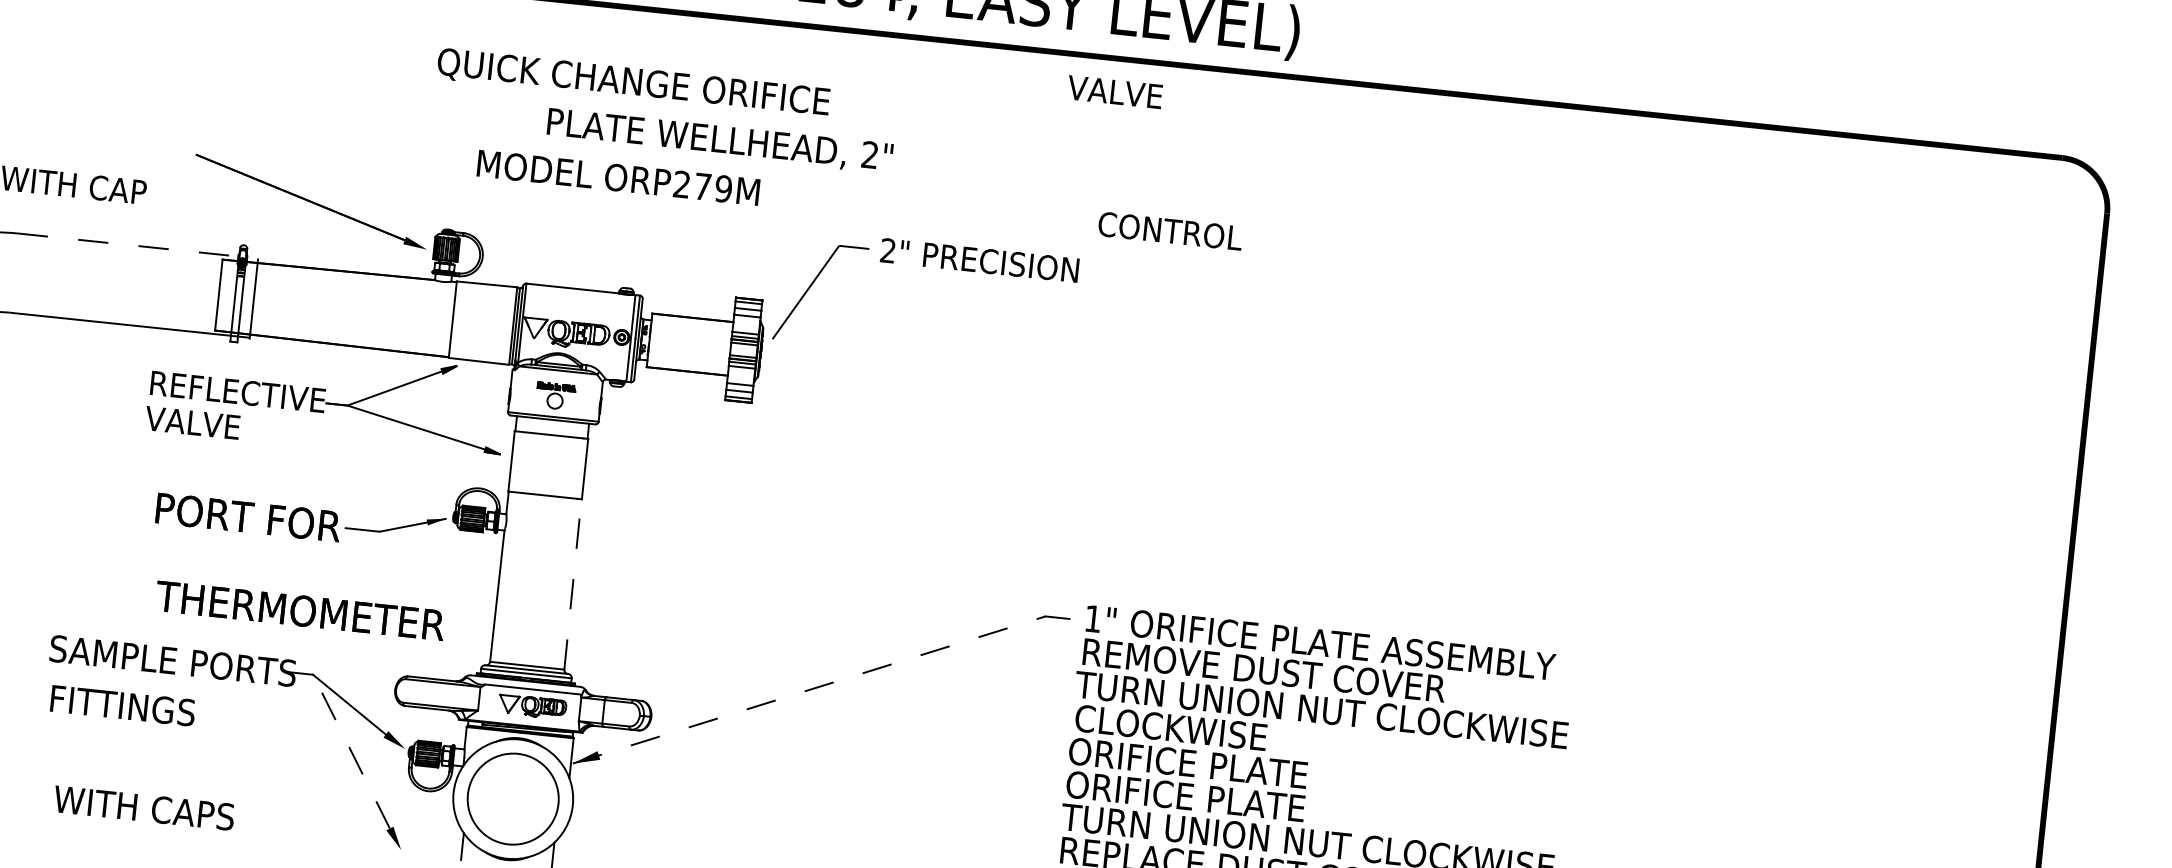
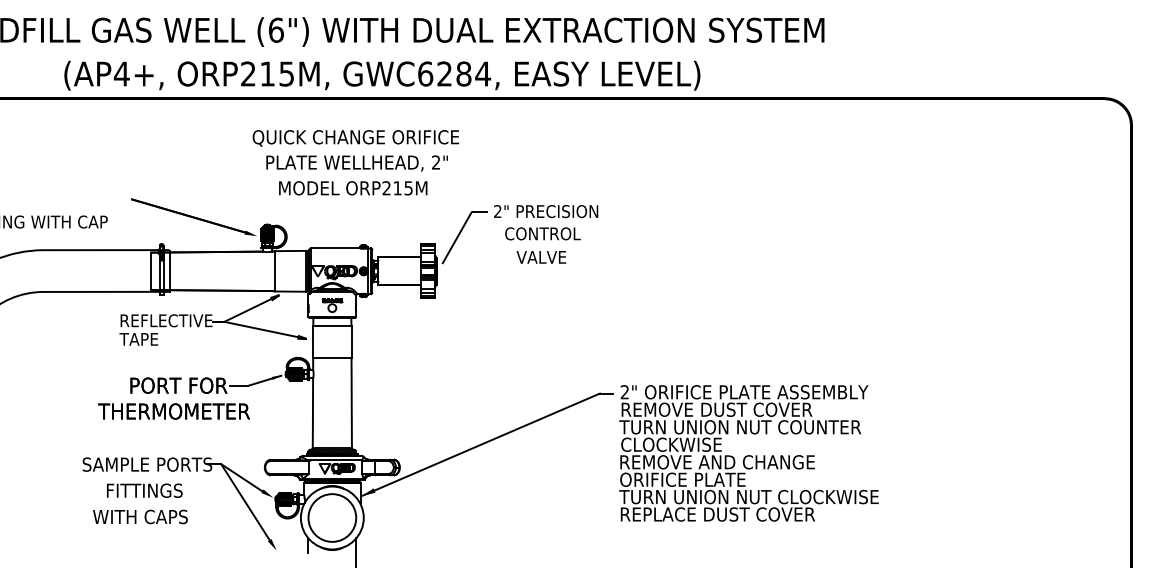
text: (1115, 92) -> (541, 257), moved
text: (718, 140) -> (356, 163), moved
text: (711, 188) -> (402, 188), ORP279M -> ORP215M
text: (1169, 230) -> (542, 233), moved
line: (138, 246) -> (106, 250), dashed -> solid
text: (192, 423) -> (144, 339), VALVE -> TAPE
line: (572, 583) -> (351, 402), dashed -> solid
text: (299, 610) -> (173, 411), moved
text: (1092, 619) -> (624, 392), 1" -> 2"
line: (808, 689) -> (480, 444), dashed -> solid
text: (122, 705) -> (144, 490), moved
text: (1483, 727) -> (834, 427), TURN UNION NUT CLOCKWISE -> TURN UNION NUT COUNTER
line: (351, 750) -> (245, 501), dashed -> solid
text: (1252, 770) -> (716, 462), ORIFICE PLATE -> REMOVE AND CHANGE
text: (144, 807) -> (140, 516), moved

